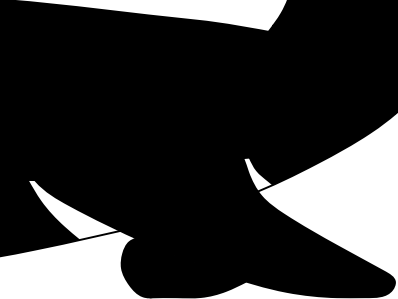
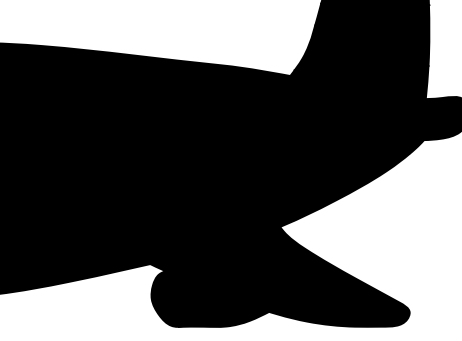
fill: (258, 174) -> (280, 210), added
fill: (74, 209) -> (106, 243), added

